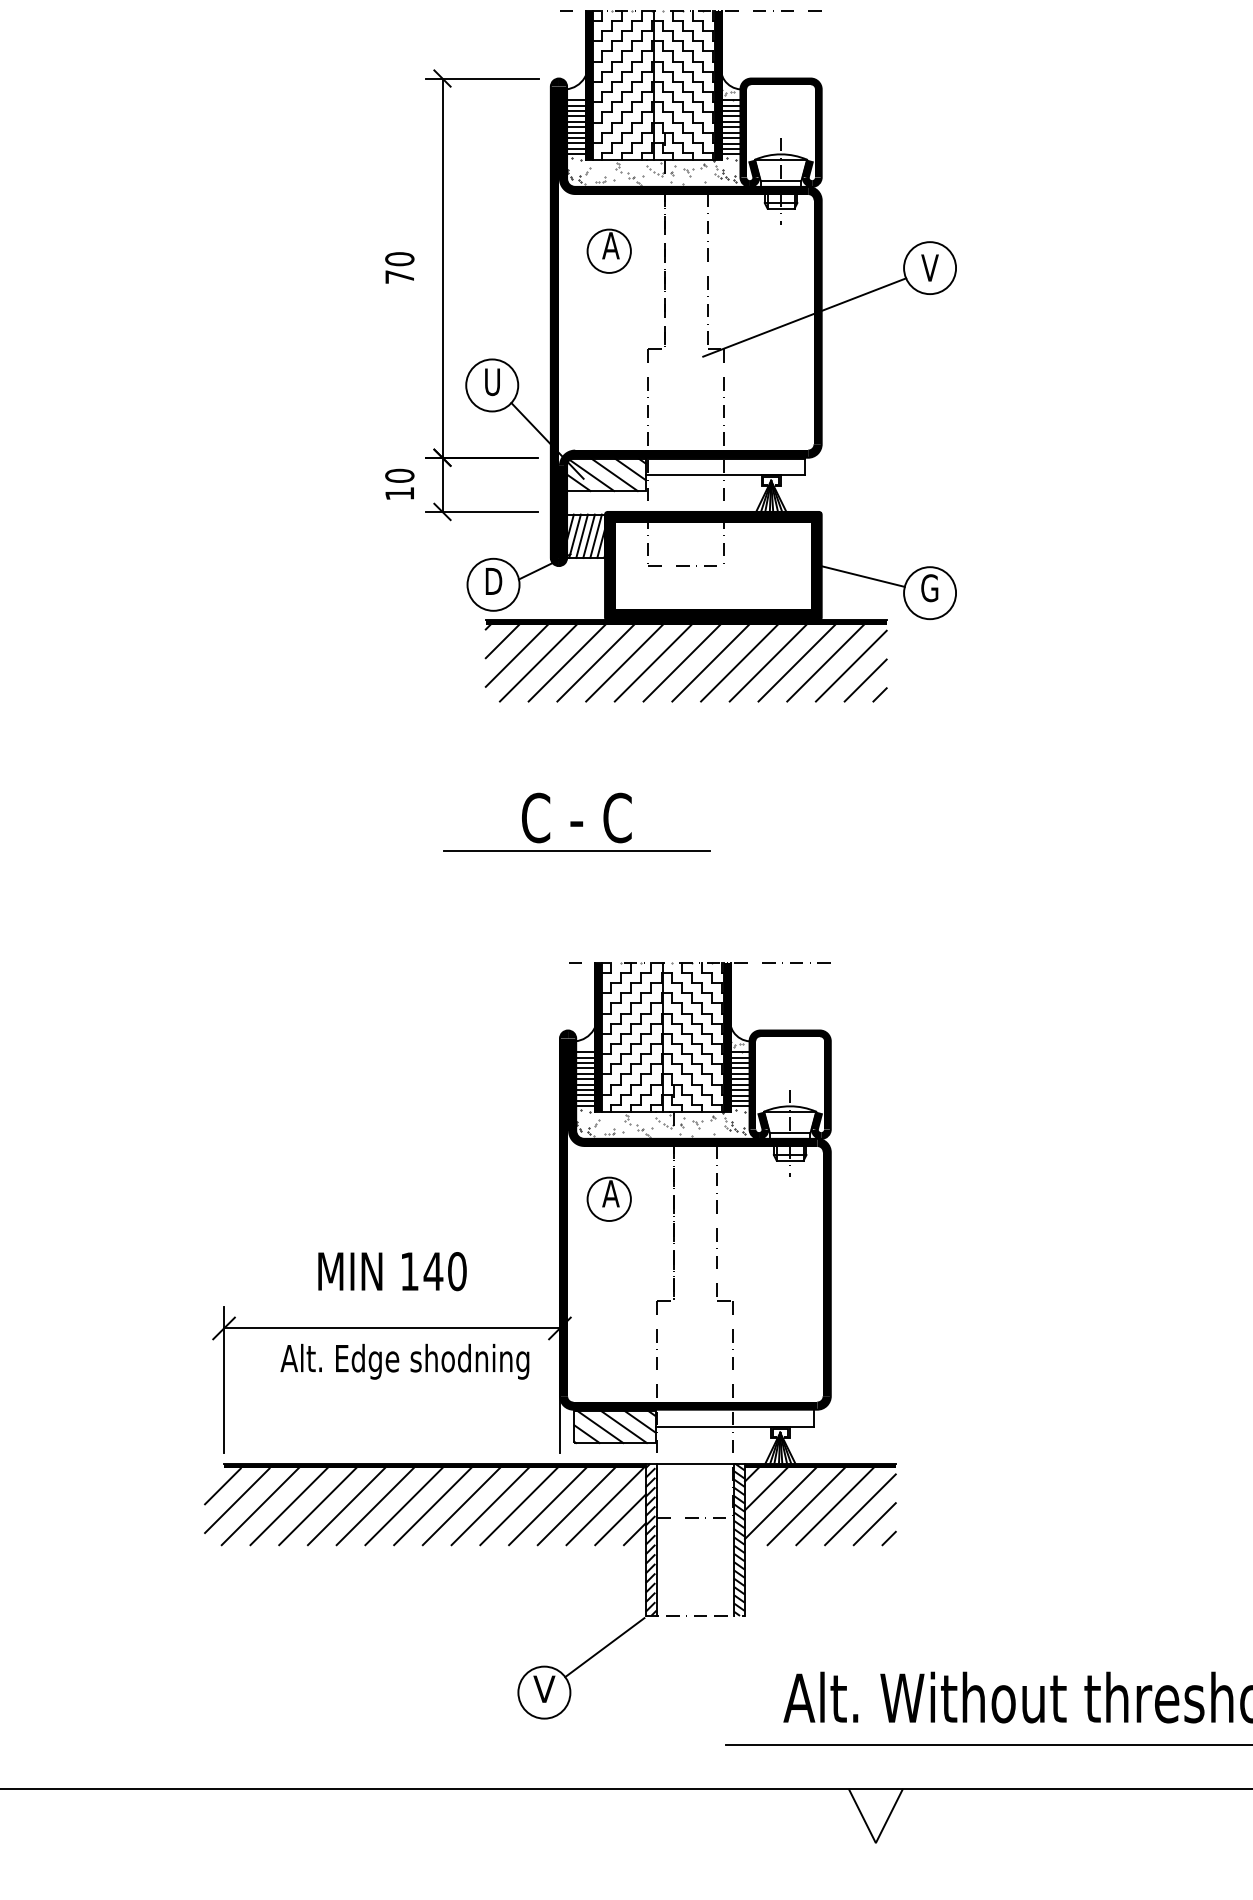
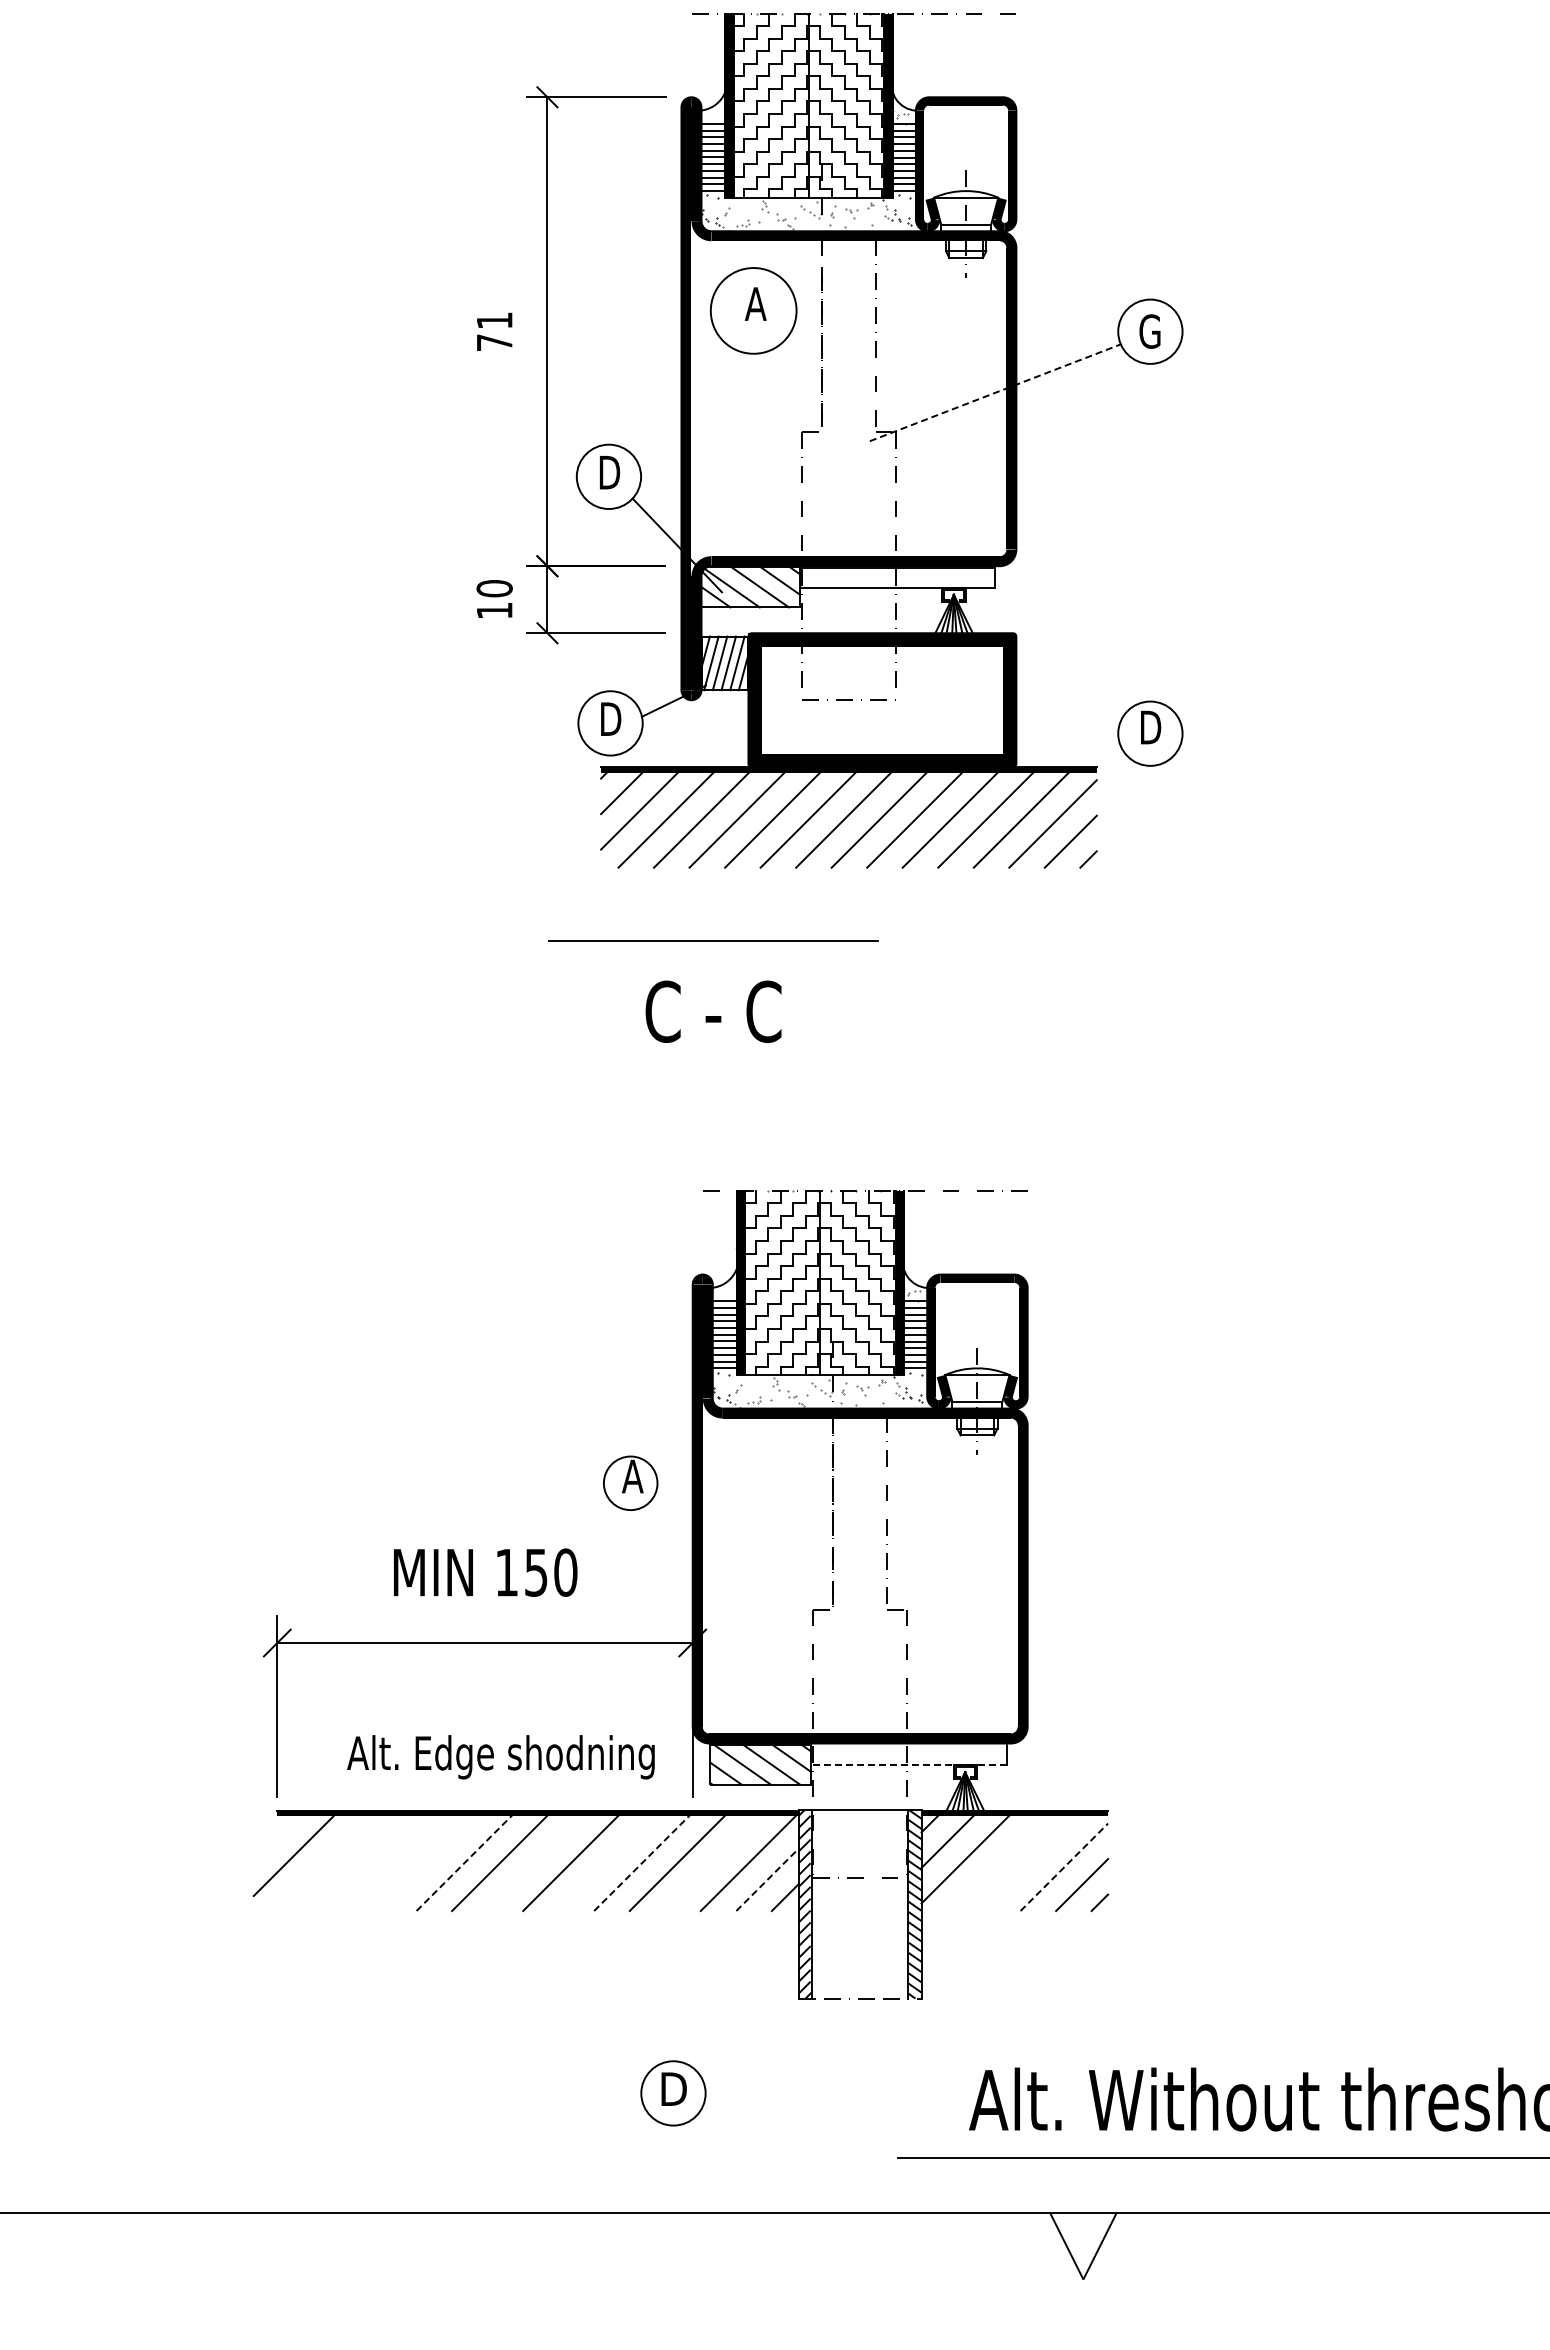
circle: (609, 250) -> (753, 310), size x1.6
text: (399, 259) -> (494, 320), 70 -> 71
text: (930, 267) -> (1150, 331), V -> G
line: (804, 317) -> (995, 392), solid -> dashed
text: (492, 381) -> (609, 472), U -> D
line: (861, 576) -> (1065, 712), removed
text: (930, 588) -> (1150, 727), G -> D
line: (576, 850) -> (713, 940), moved
part: (609, 1198) -> (630, 1482), moved
text: (433, 1271) -> (536, 1572), 140 -> 150
text: (404, 1361) -> (500, 1757), moved
line: (734, 1427) -> (908, 1765), solid -> dashed
line: (222, 1486) -> (275, 1838), removed
line: (261, 1505) -> (323, 1862), removed
line: (289, 1505) -> (358, 1862), removed
line: (318, 1505) -> (394, 1862), removed
line: (347, 1505) -> (429, 1862), removed
line: (376, 1505) -> (465, 1861), solid -> dashed
line: (433, 1505) -> (536, 1862), removed
line: (491, 1505) -> (607, 1862), removed
line: (520, 1505) -> (643, 1861), solid -> dashed
line: (577, 1505) -> (714, 1862), removed
line: (807, 1505) -> (998, 1862), removed
line: (835, 1505) -> (1033, 1862), removed
line: (860, 1509) -> (1064, 1867), solid -> dashed
line: (620, 1519) -> (767, 1879), solid -> dashed
line: (605, 1647) -> (748, 2037), removed
text: (544, 1688) -> (673, 2088), V -> D

